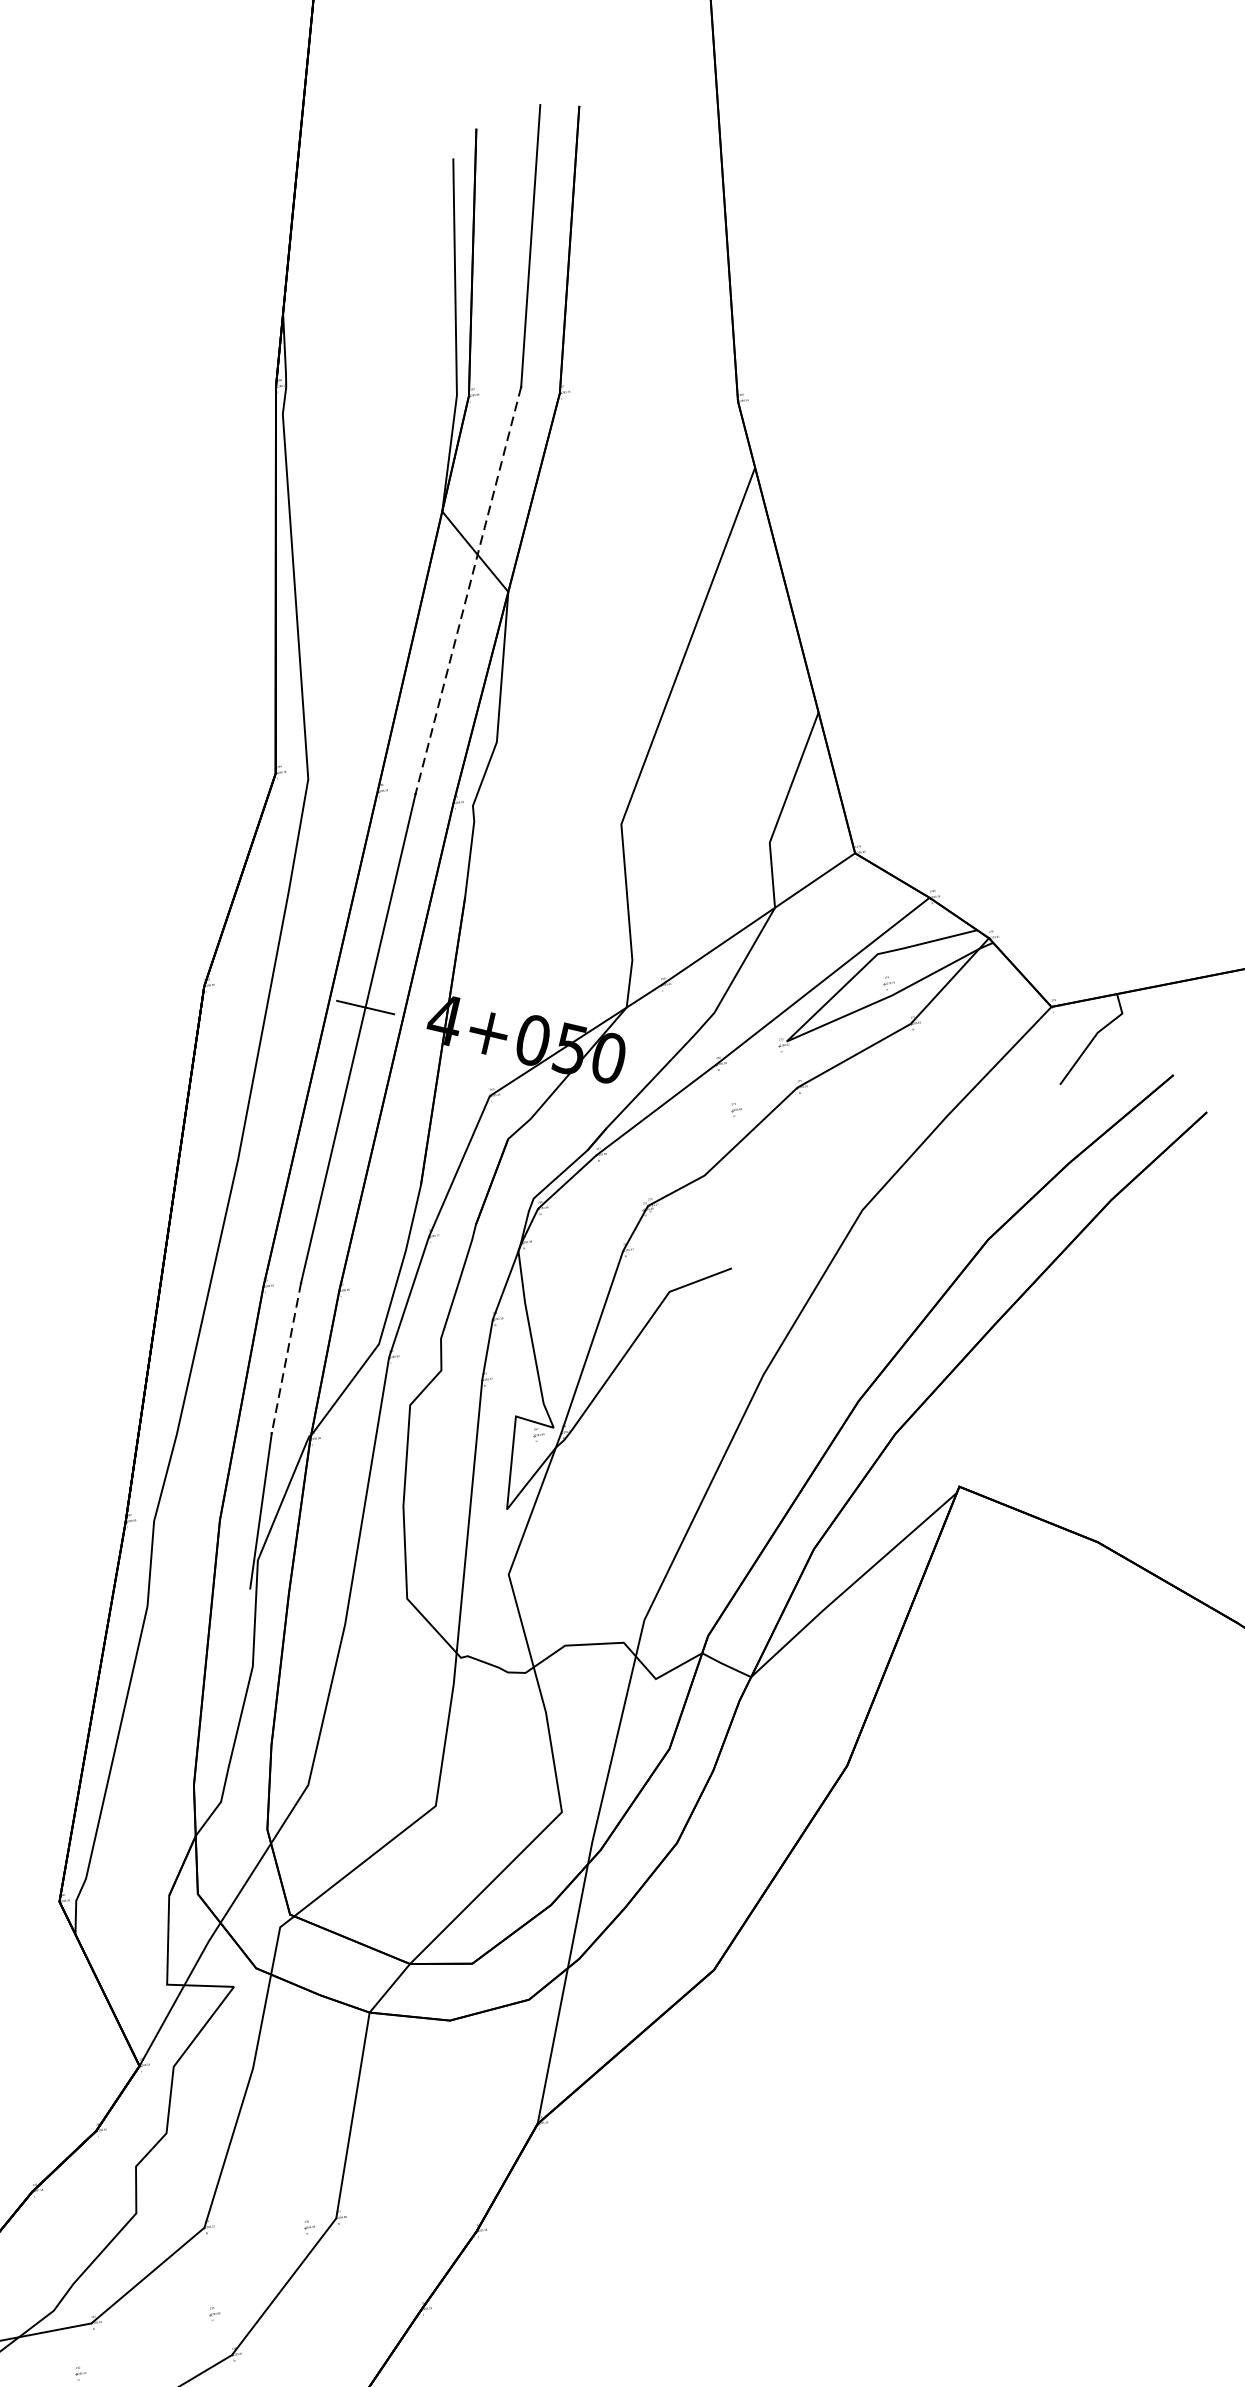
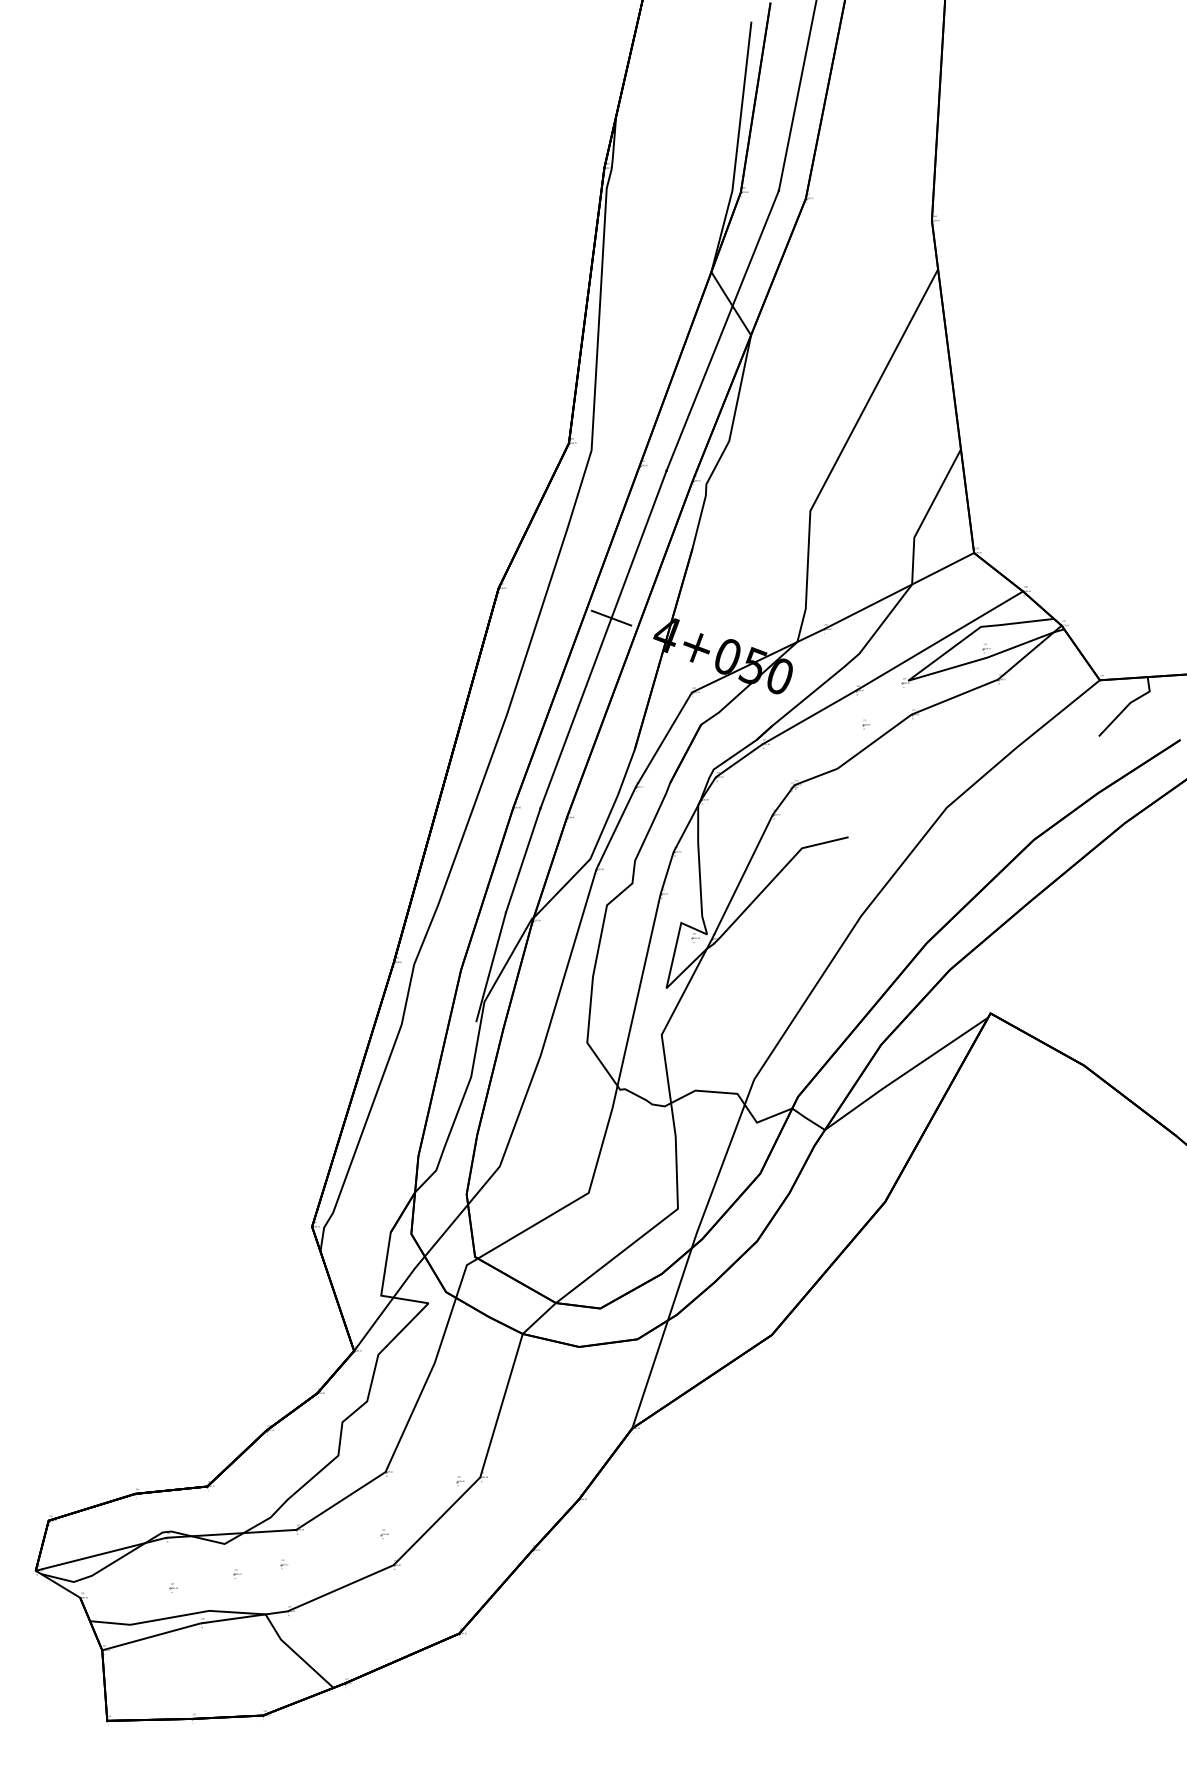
line: (467, 590) -> (722, 330), dashed -> solid
line: (286, 1358) -> (523, 860), dashed -> solid

